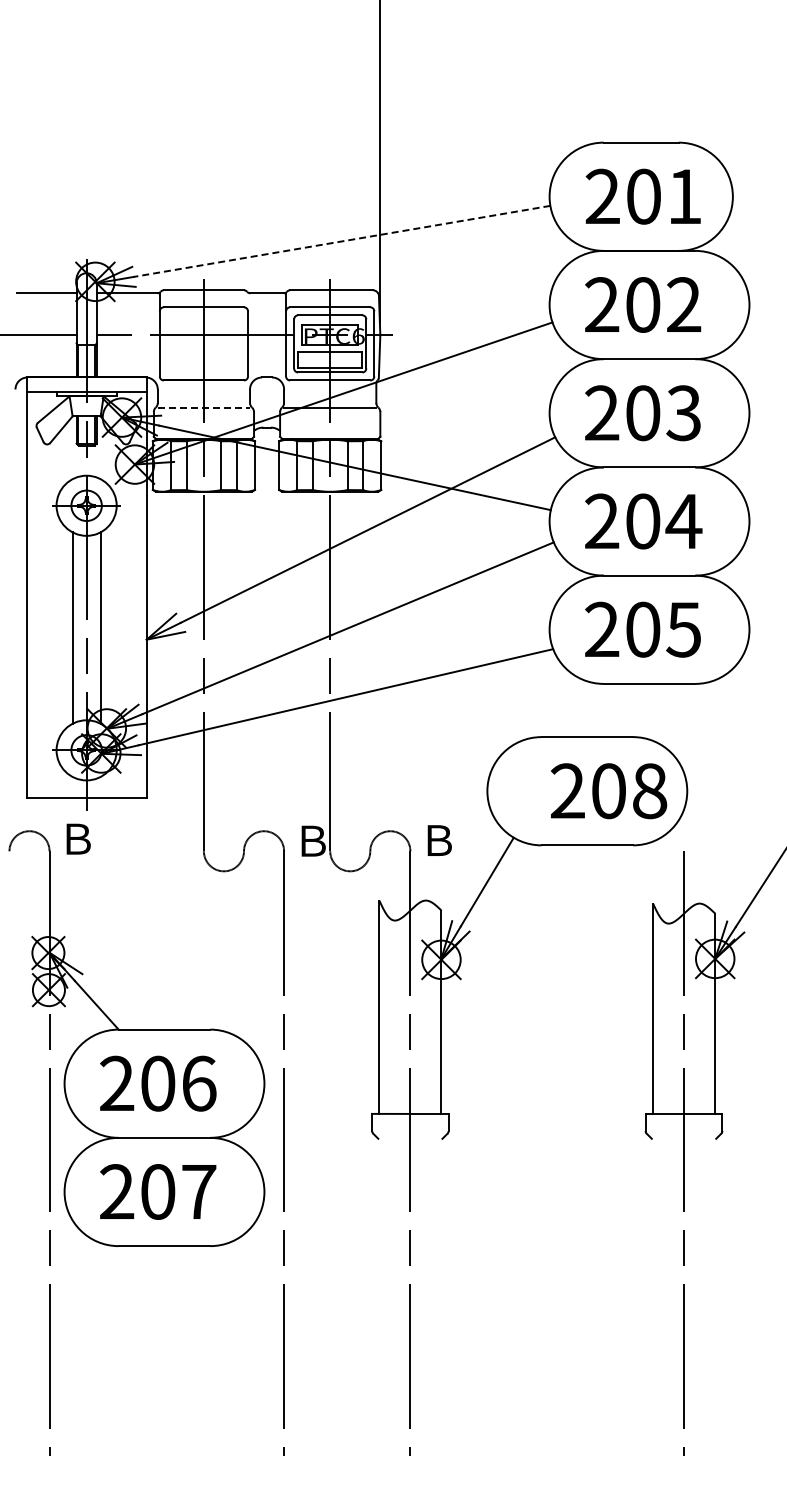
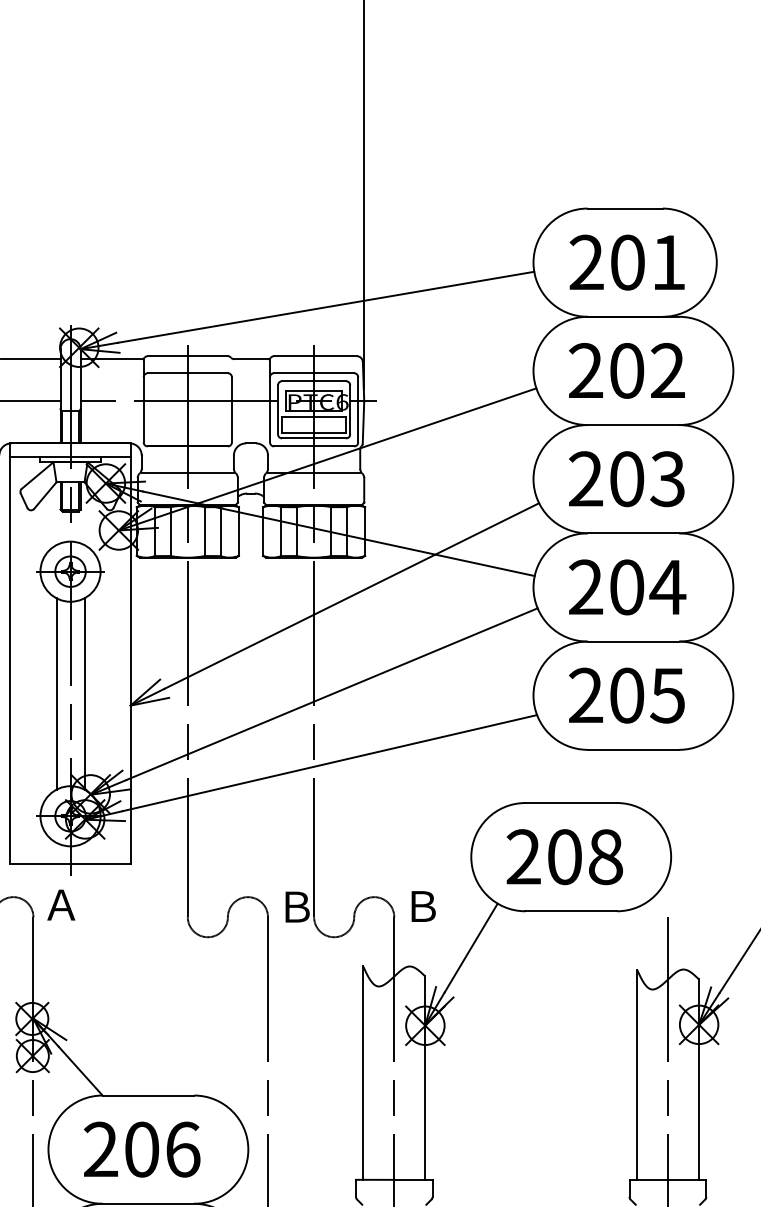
line: (341, 241) -> (325, 307), dashed -> solid
line: (204, 407) -> (188, 473), dashed -> solid
text: (609, 791) -> (565, 857), moved
text: (77, 838) -> (61, 904), Ｂ -> Ａ

